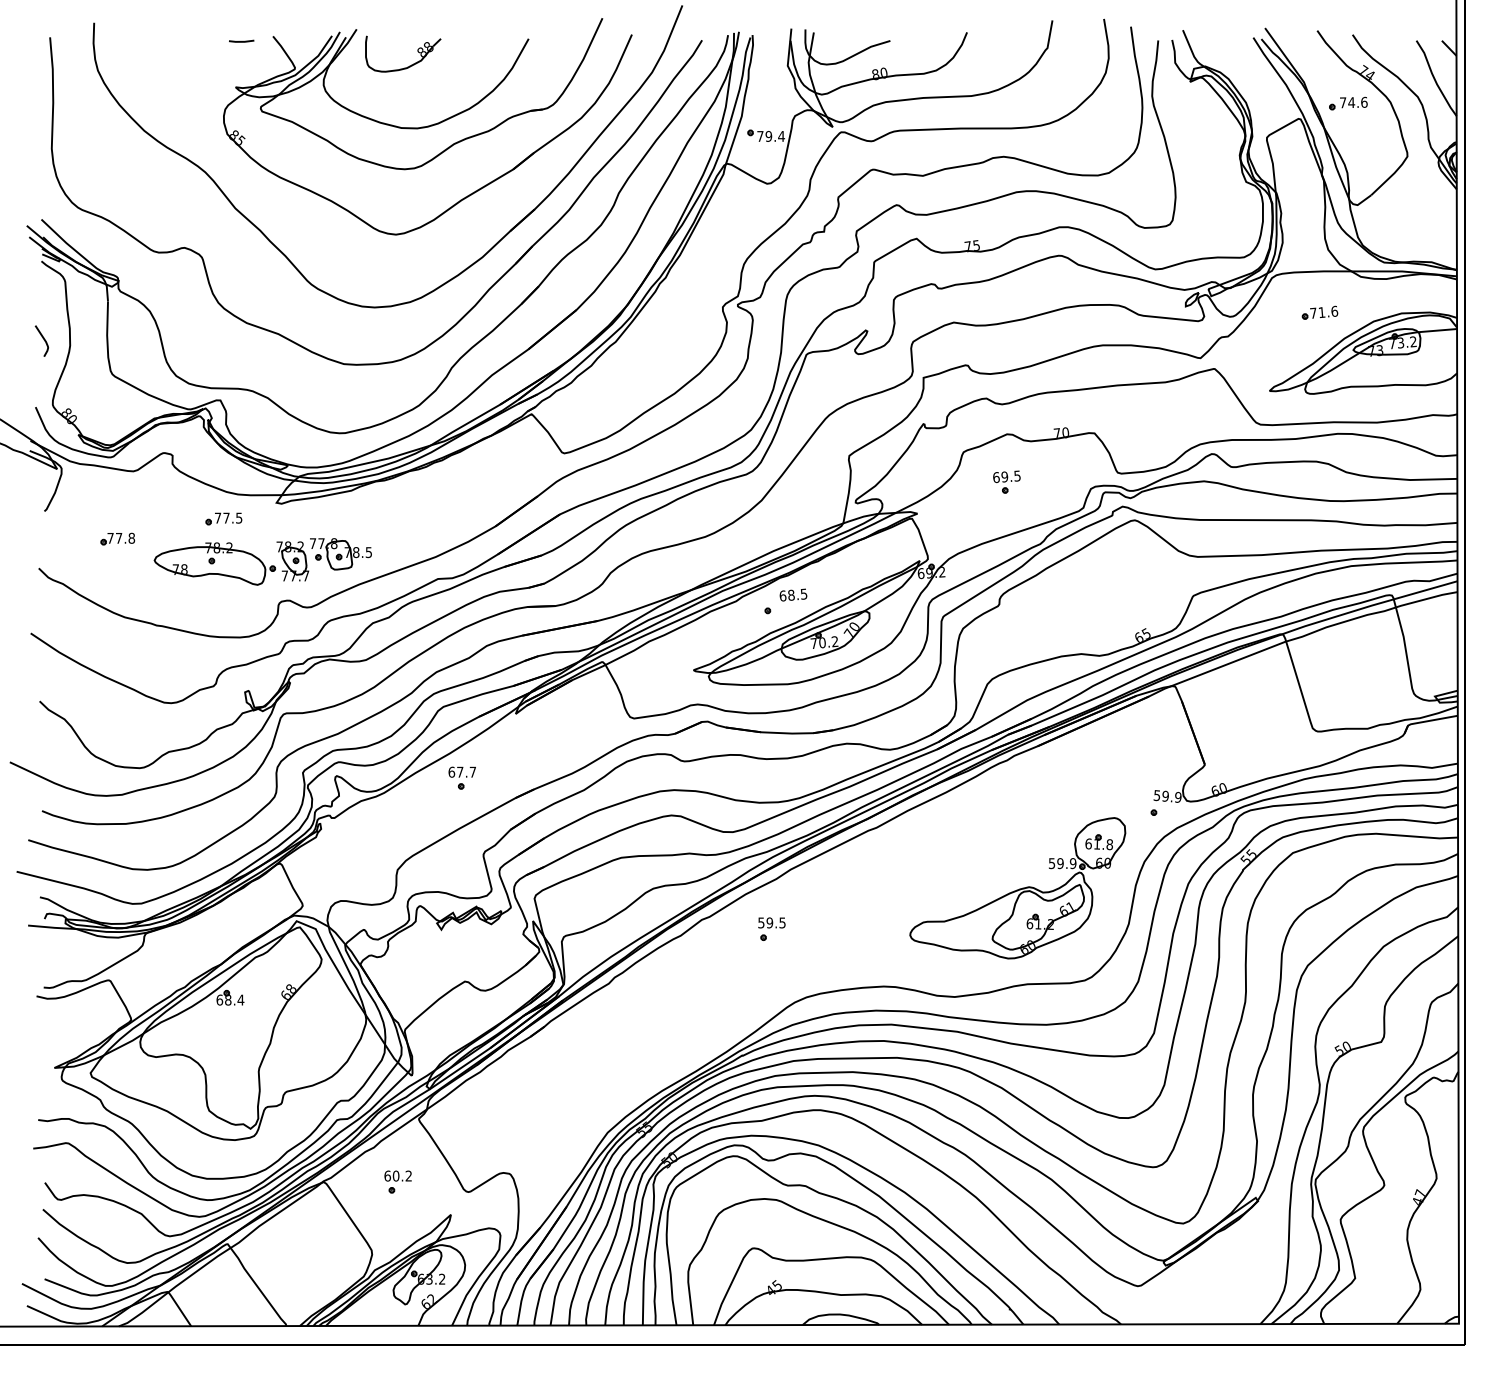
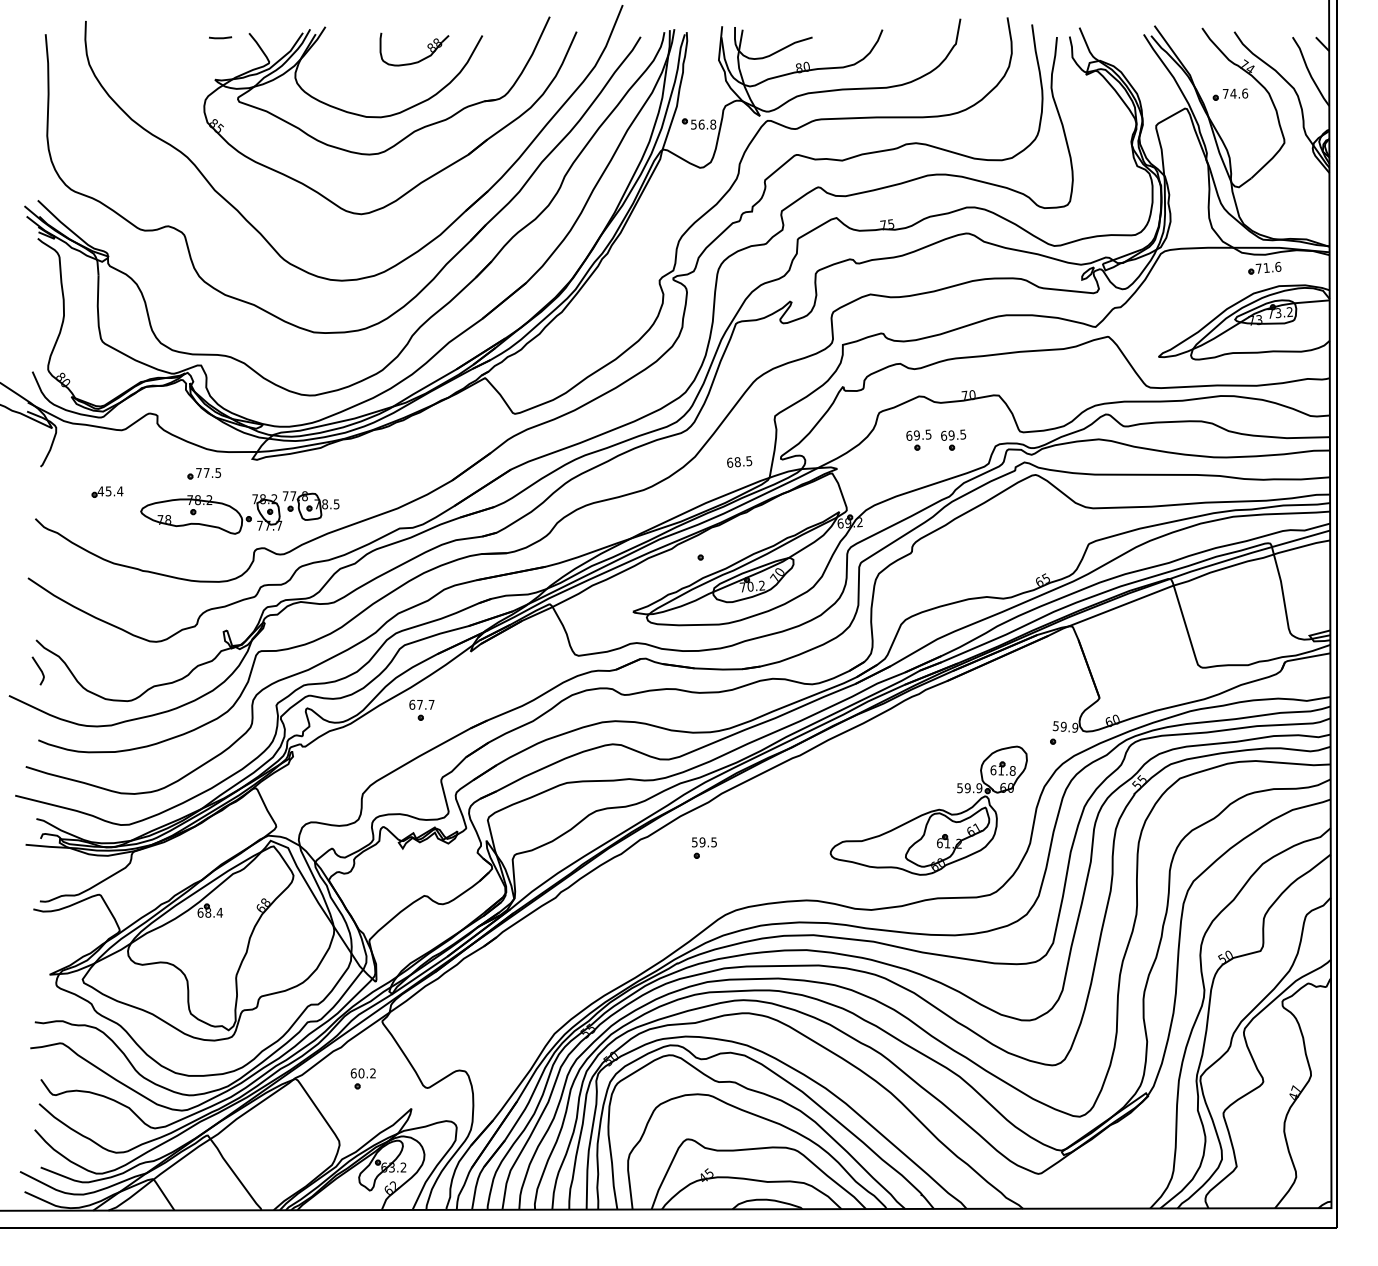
part: (409, 65) -> (420, 59), moved
text: (771, 136) -> (704, 124), 79.4 -> 56.8
part: (1319, 312) -> (1264, 267), moved
curve: (42, 338) -> (38, 668), moved
part: (1044, 481) -> (953, 439), added
text: (121, 537) -> (110, 490), 77.8 -> 45.4
text: (793, 594) -> (739, 461), moved

